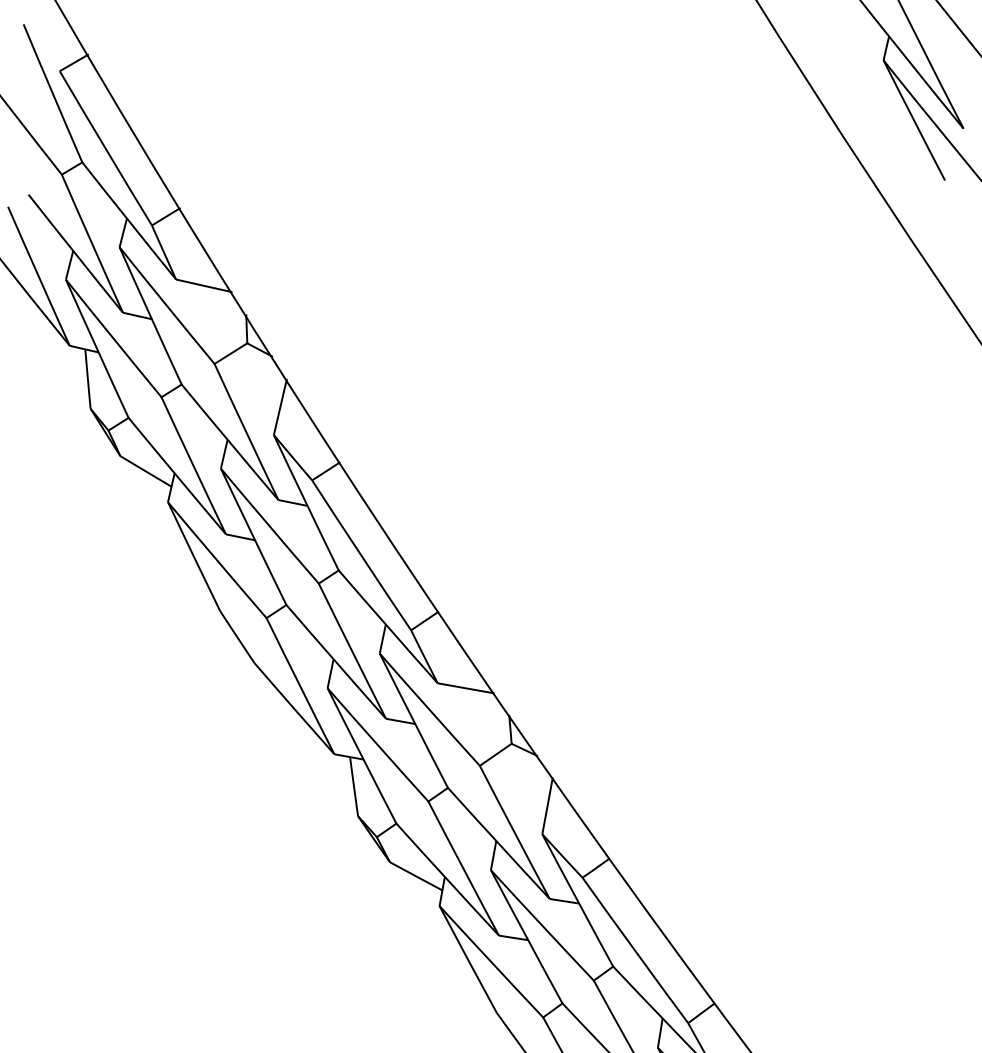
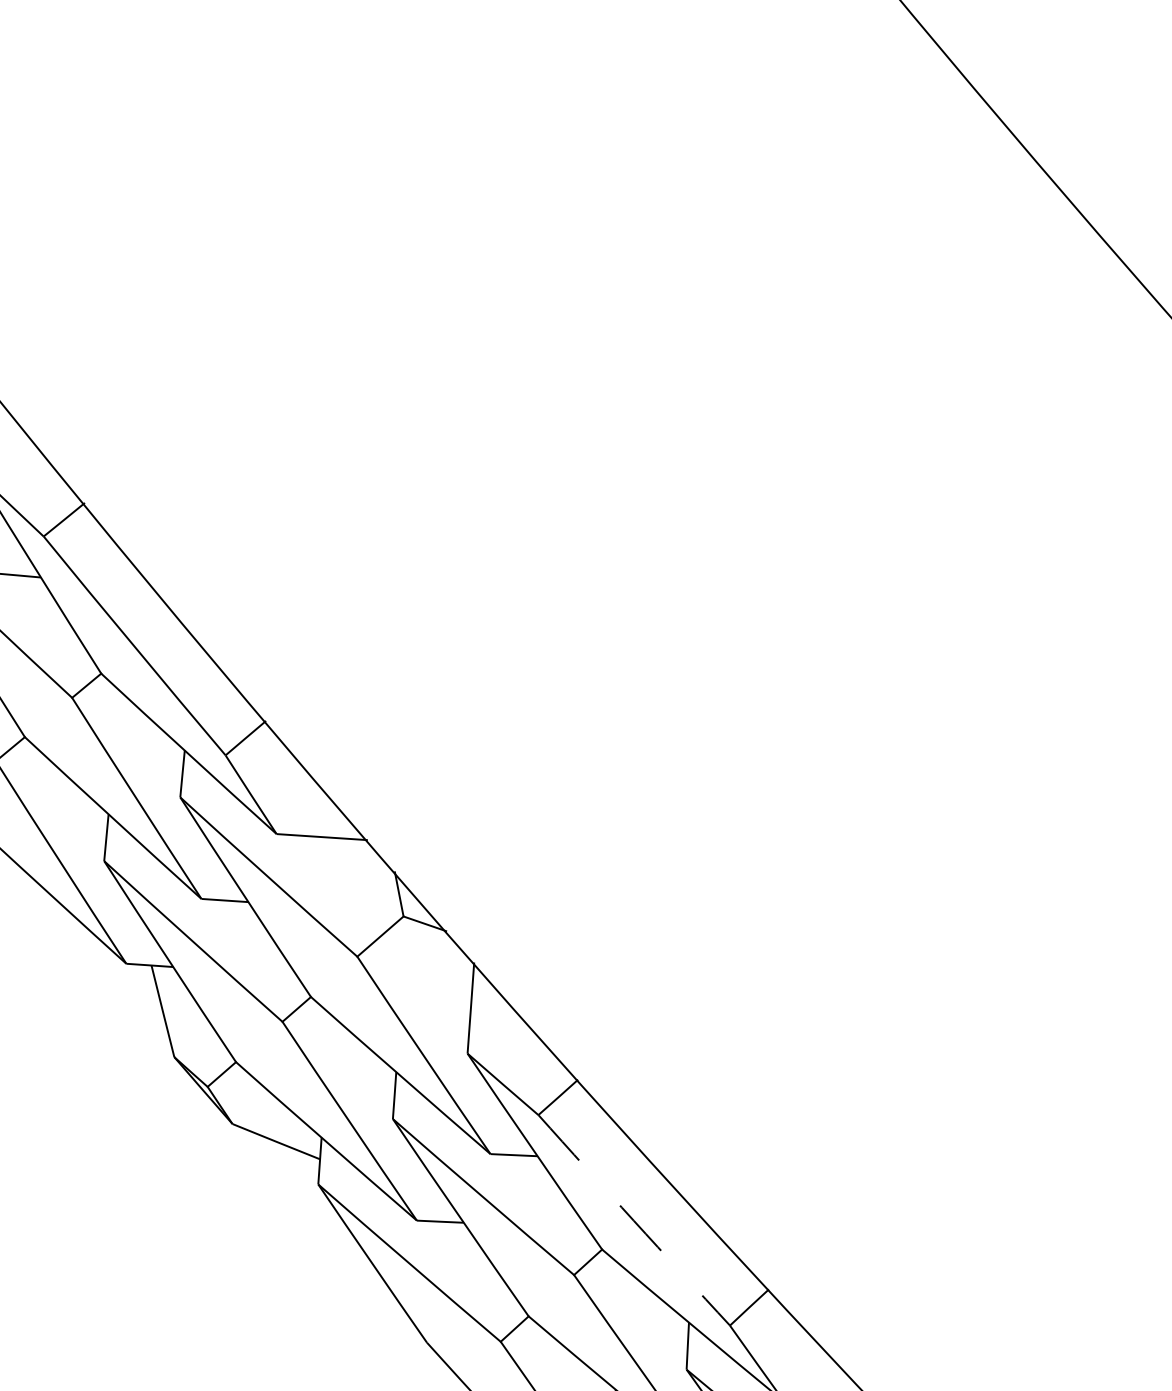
arc: (635, 950) -> (634, 1220), solid -> dashed

